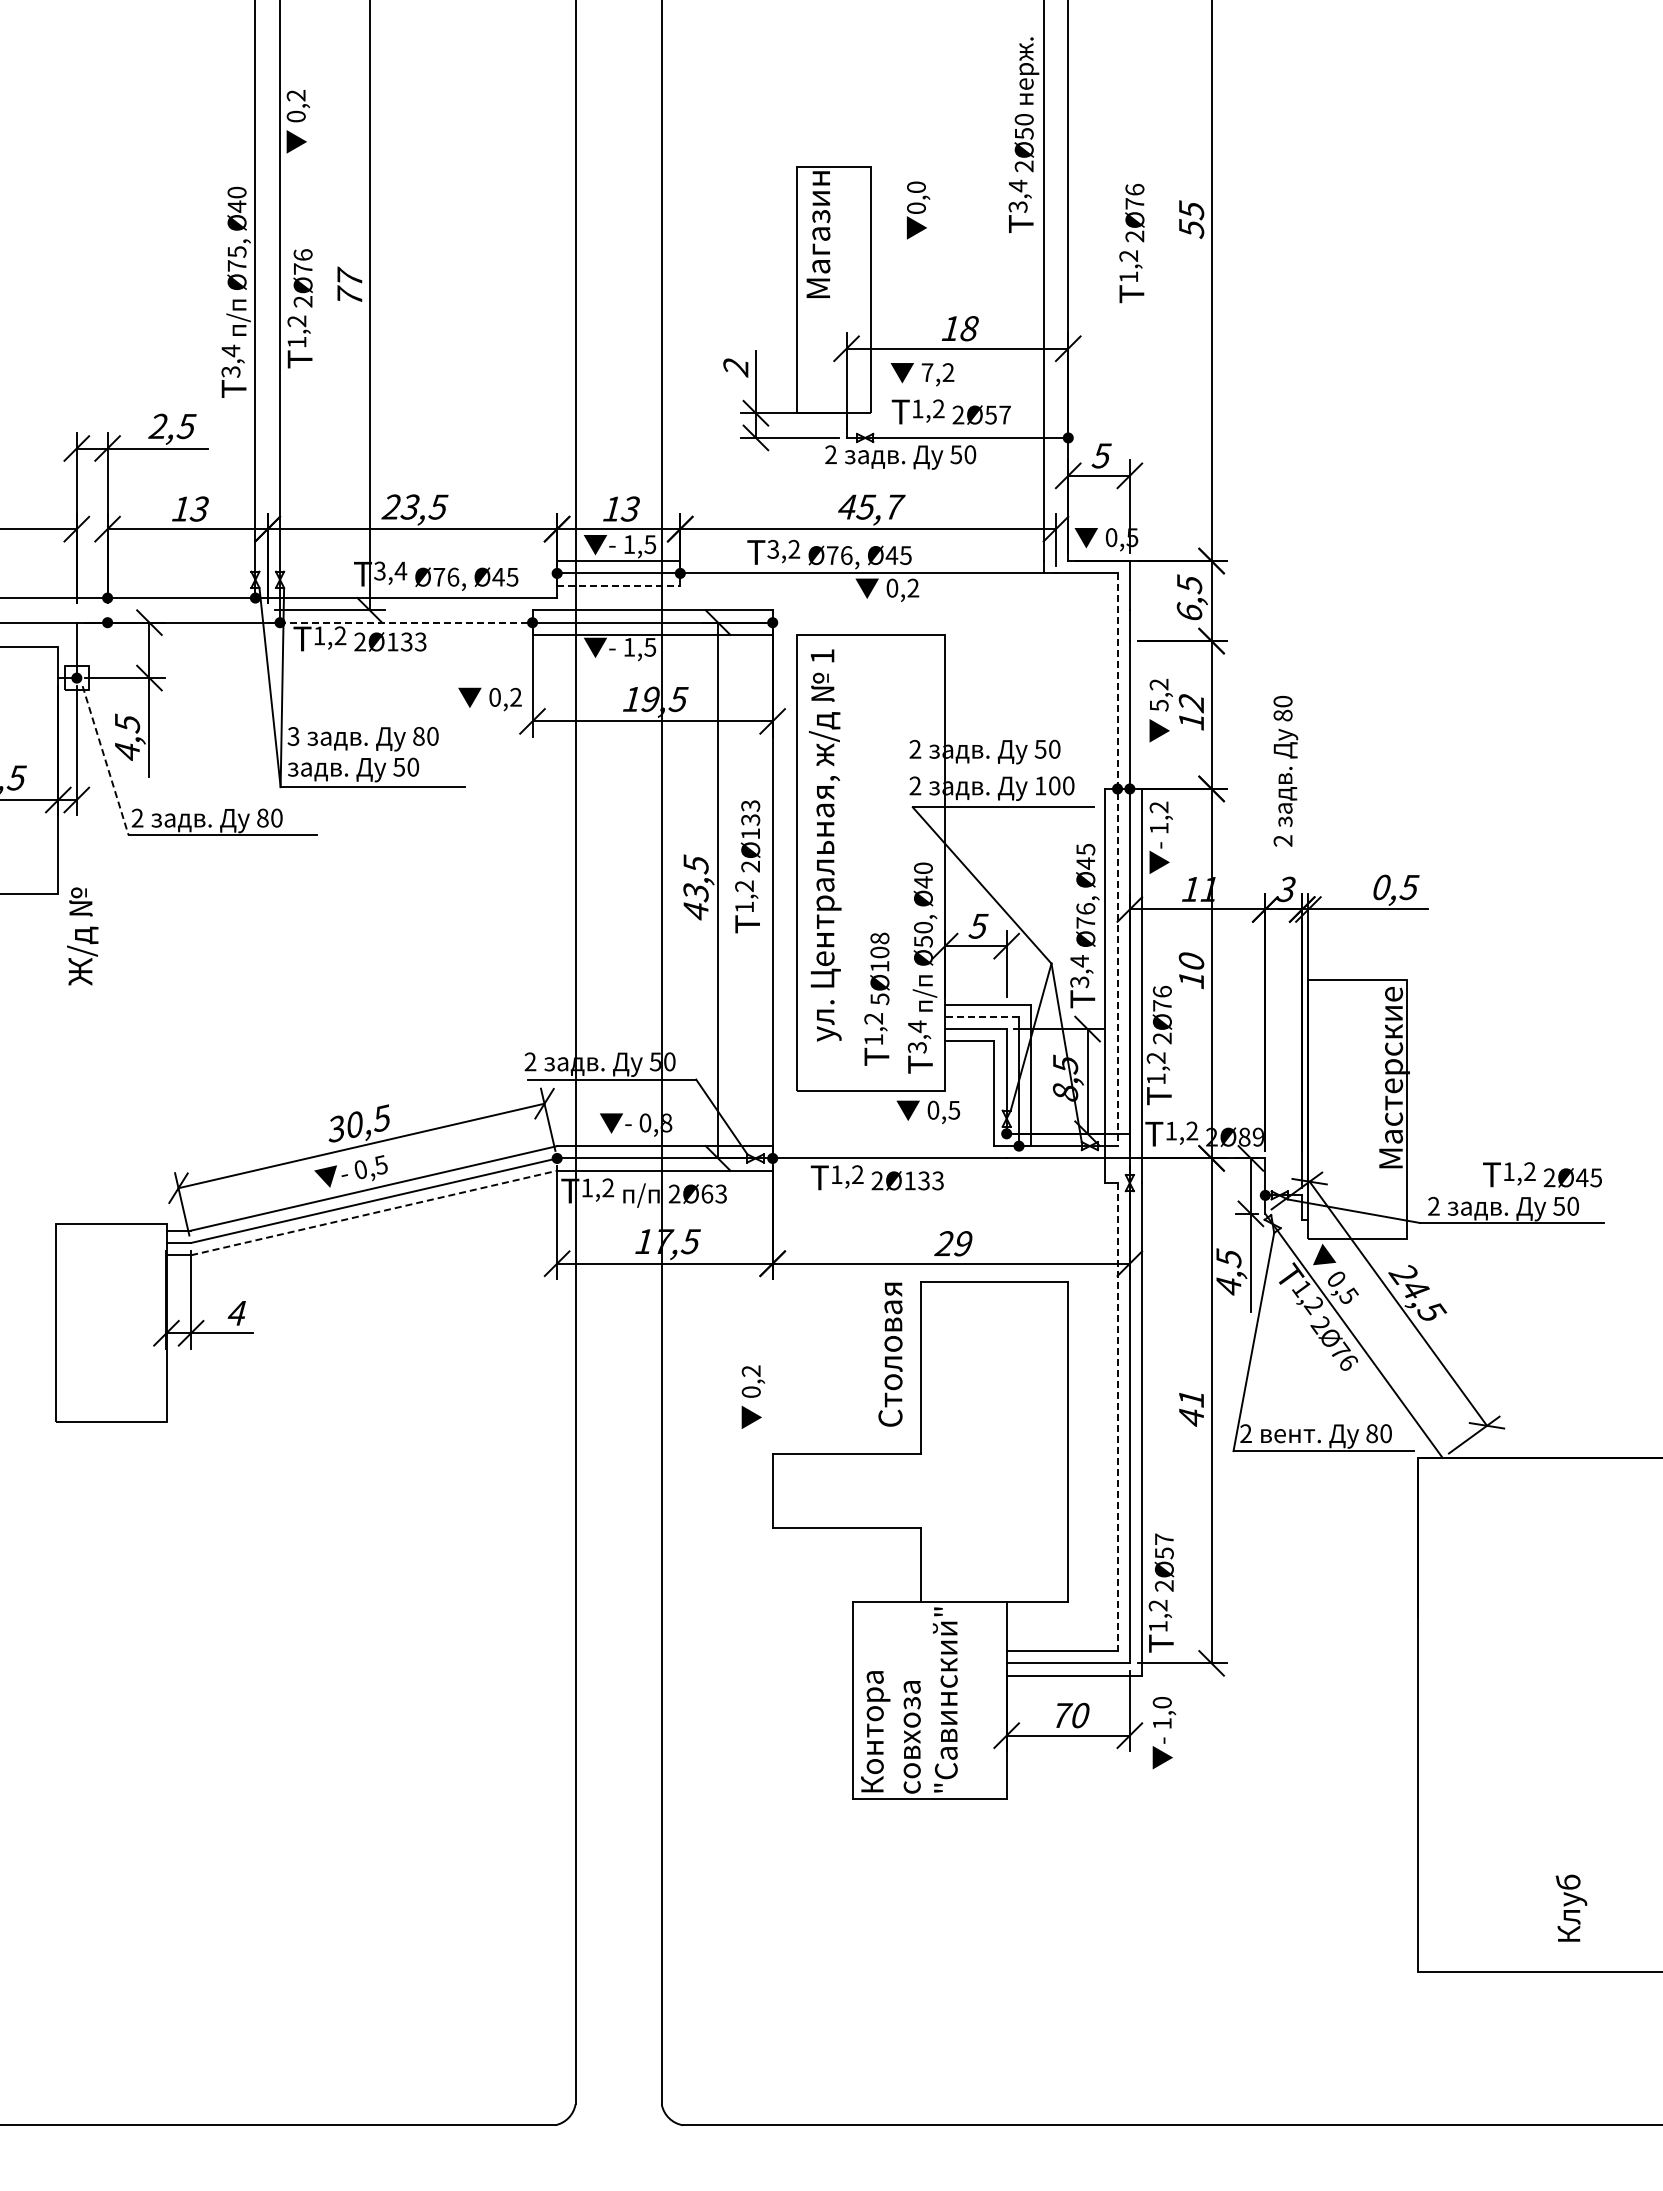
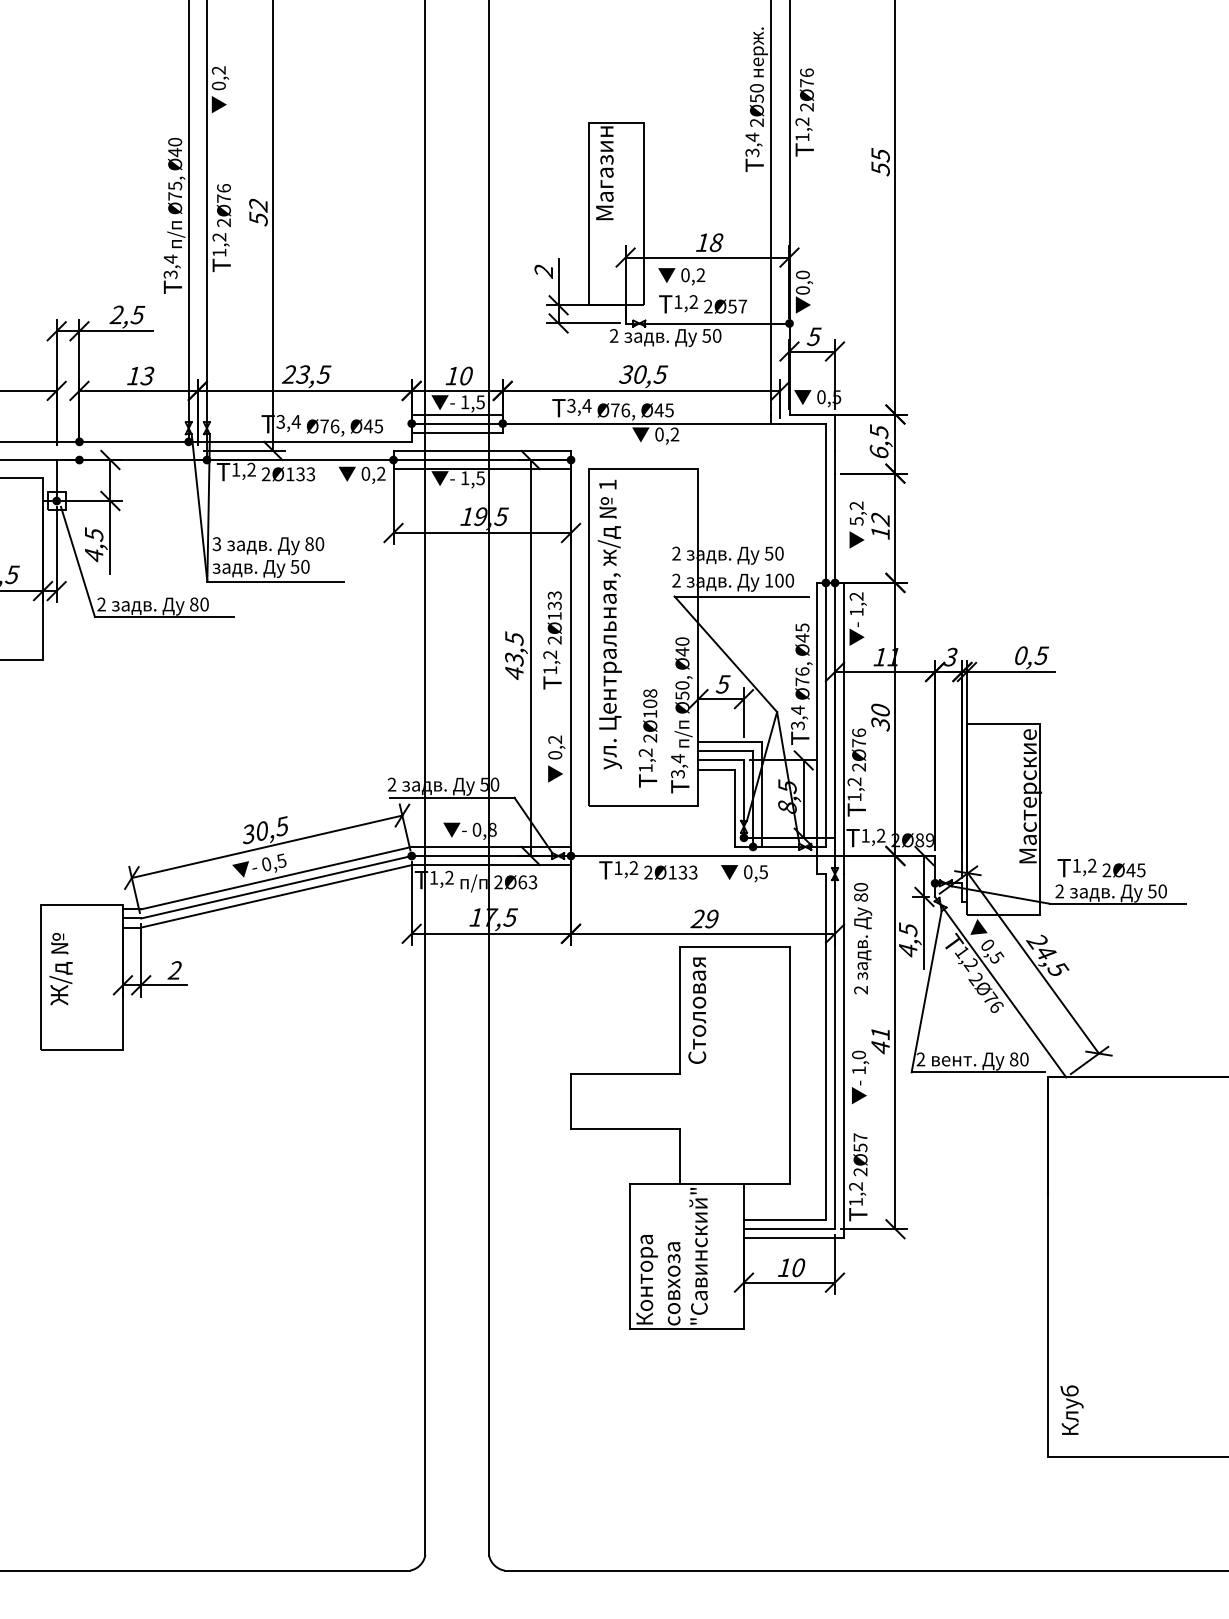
text: (918, 210) -> (804, 292), moved
text: (1131, 243) -> (804, 112), moved
text: (349, 286) -> (258, 211), 77 -> 52
text: (927, 372) -> (685, 275), 7,2 -> 0,2
text: (871, 506) -> (644, 374), 45,7 -> 30,5
text: (629, 508) -> (465, 375), 13 -> 10
text: (794, 548) -> (587, 405), 3,2 -> 3,4
line: (618, 585) -> (457, 432), dashed -> solid
line: (400, 622) -> (295, 459), dashed -> solid
text: (489, 699) -> (361, 475), moved
line: (105, 760) -> (77, 561), dashed -> solid
text: (1285, 771) -> (862, 938), moved
line: (1117, 860) -> (825, 635), dashed -> solid
text: (82, 936) -> (60, 969), moved
text: (1191, 980) -> (880, 724), 10 -> 30
text: (879, 999) -> (649, 738), 5Ø108 -> 2Ø108
line: (982, 1016) -> (726, 751), dashed -> solid
text: (928, 1112) -> (744, 873), moved
text: (1542, 1174) -> (1101, 867), moved
line: (374, 1213) -> (276, 896), dashed -> solid
text: (235, 1312) -> (173, 969), 4 -> 2
text: (890, 1354) -> (697, 1010), moved
text: (752, 1396) -> (556, 758), moved
line: (1117, 1417) -> (825, 1047), dashed -> solid
text: (1062, 1715) -> (785, 1267), 70 -> 10
text: (1164, 1732) -> (860, 1077), moved
text: (1571, 1907) -> (1072, 1409), moved

